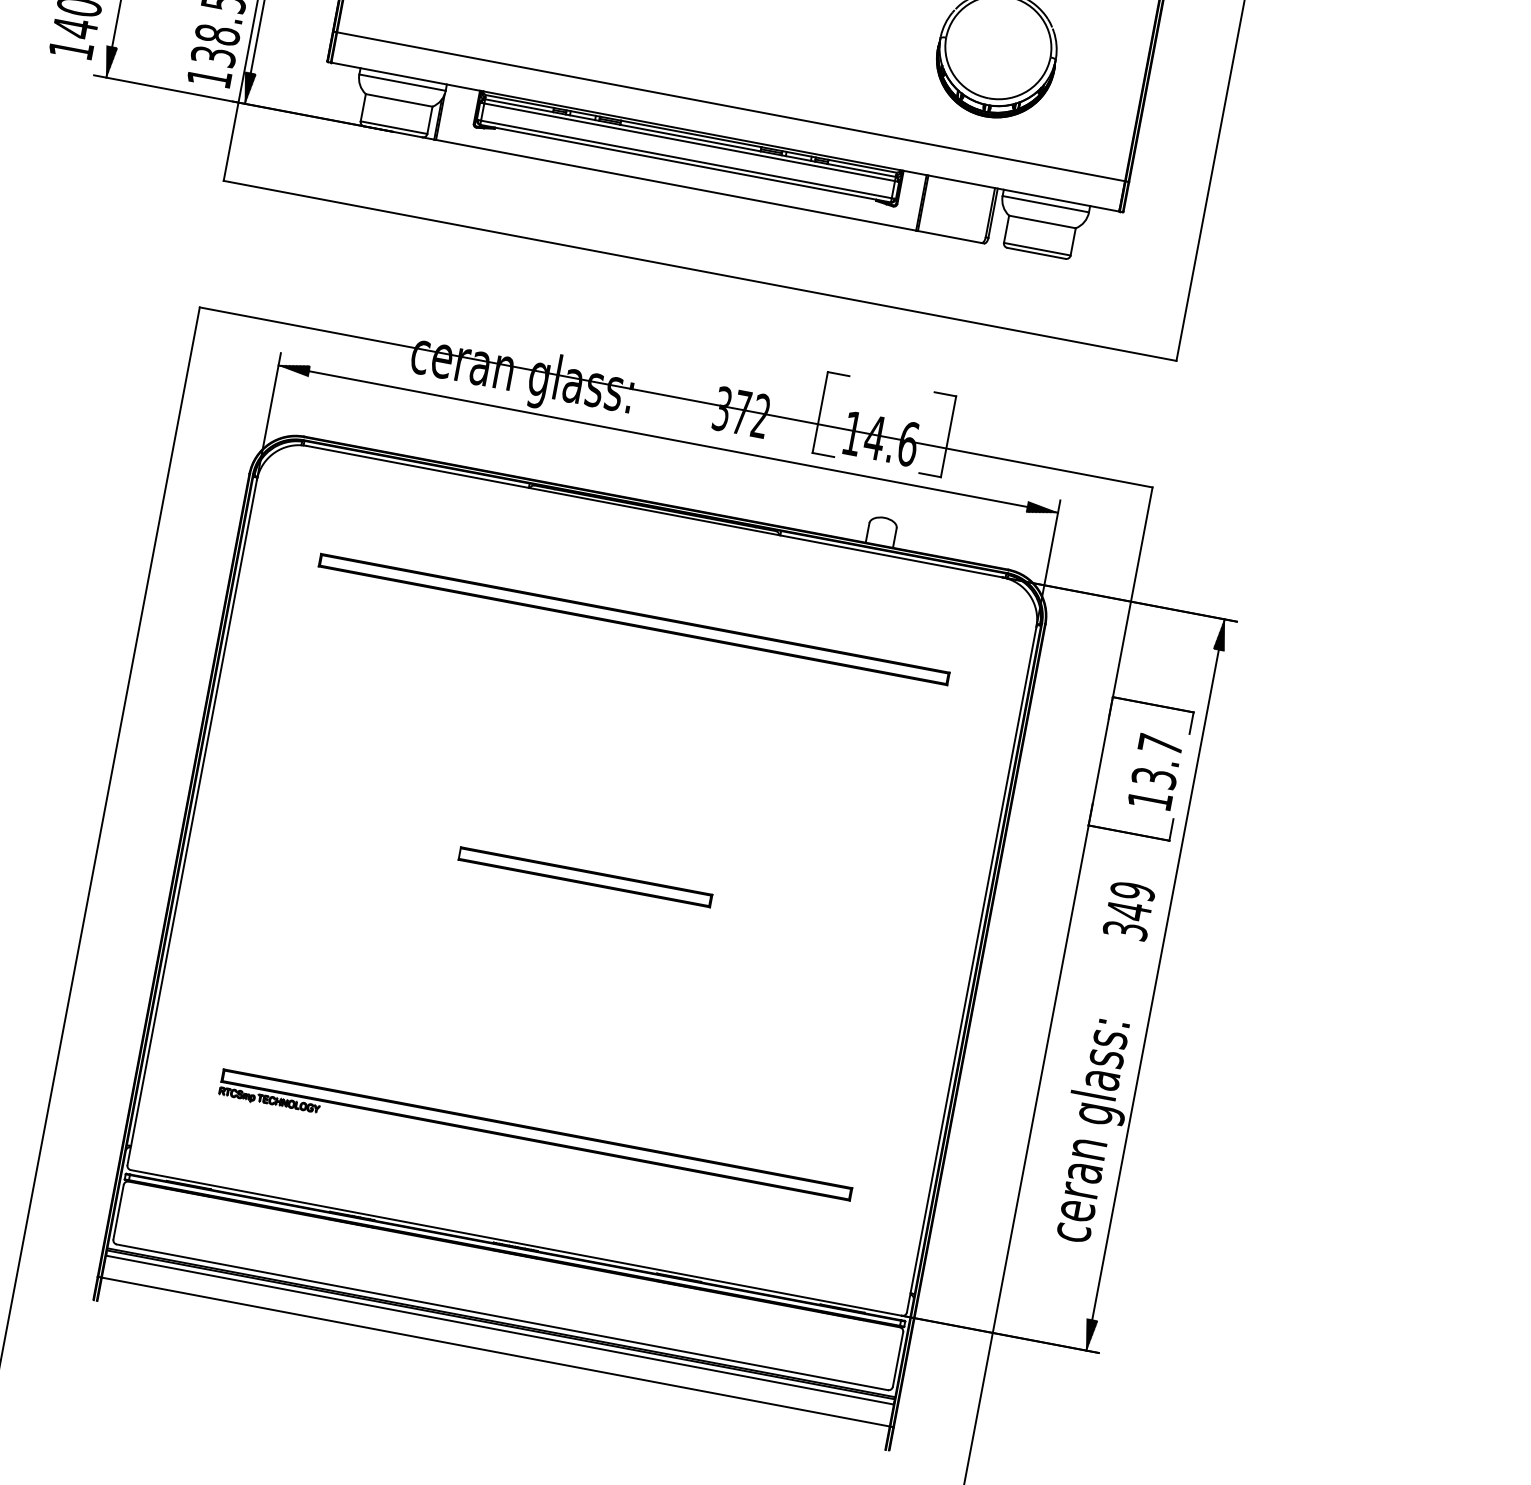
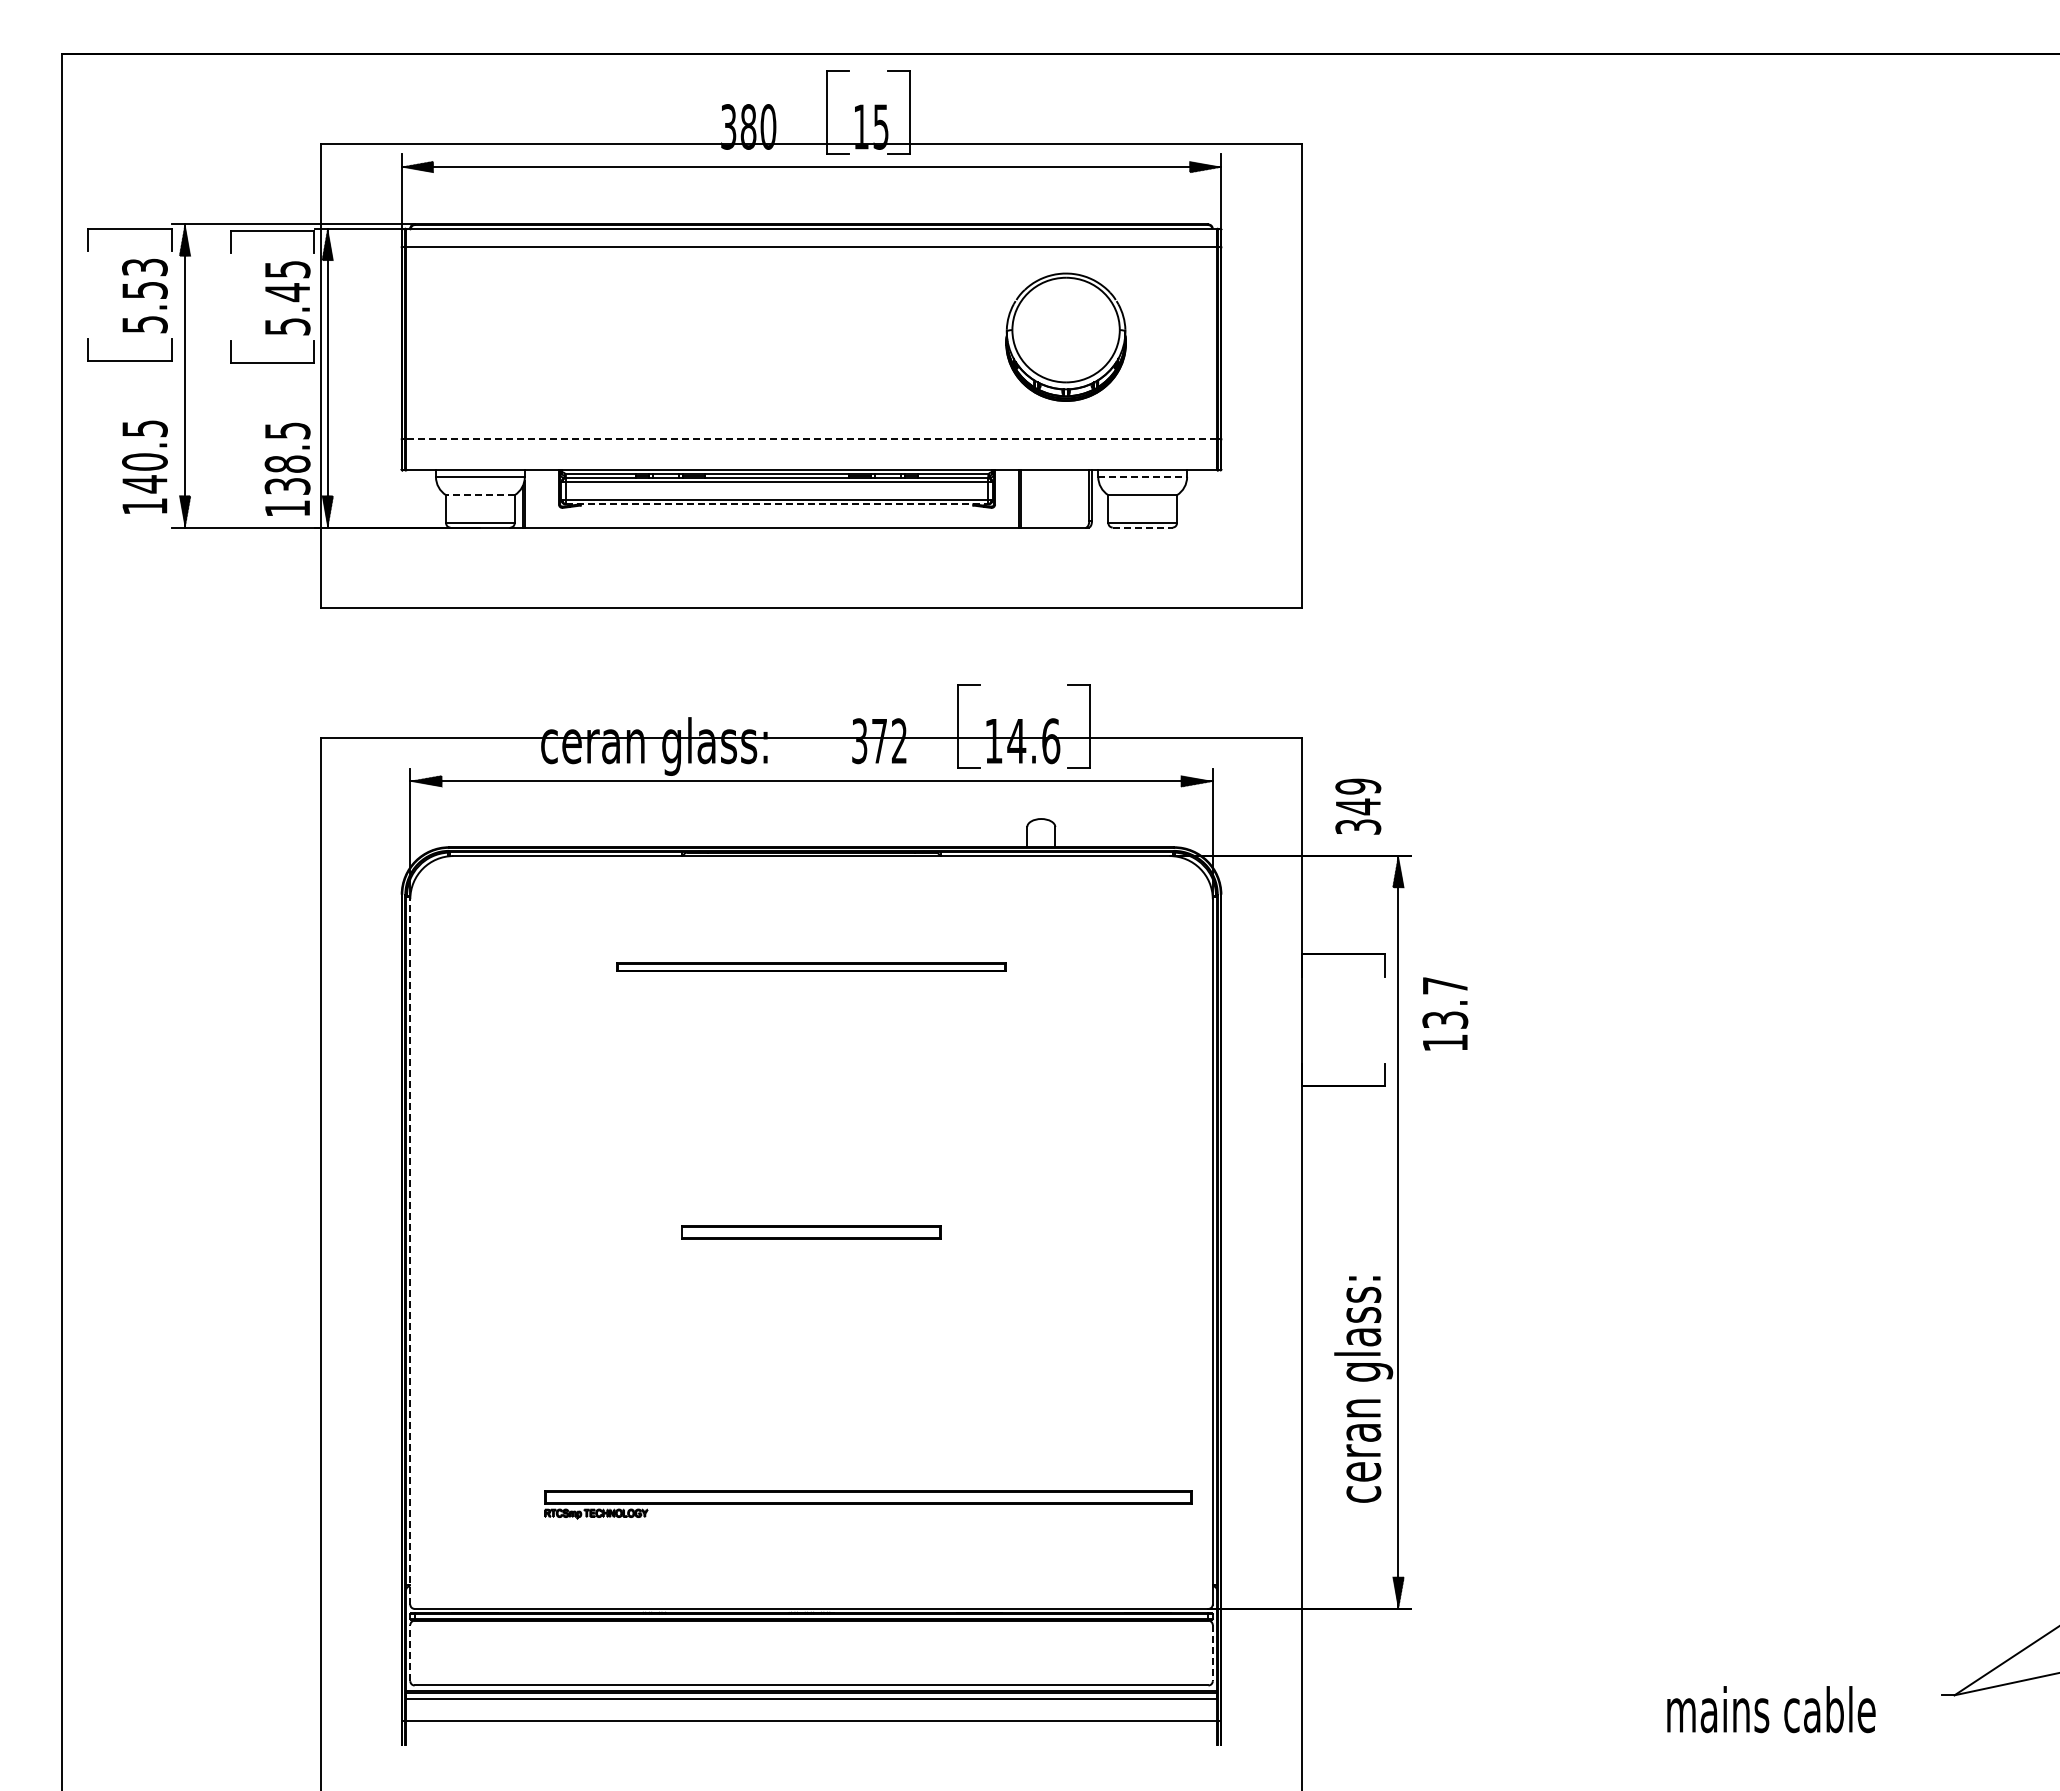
line: (398, 100) -> (479, 495), solid -> dashed
line: (730, 107) -> (811, 439), solid -> dashed
line: (686, 163) -> (777, 504), solid -> dashed
line: (1046, 203) -> (1143, 476), solid -> dashed
line: (1036, 253) -> (1142, 527), solid -> dashed
part: (634, 619) -> (811, 967), size x0.6
text: (1155, 771) -> (1445, 1013), moved
line: (192, 822) -> (410, 1251), solid -> dashed
text: (1129, 910) -> (1358, 806), moved
part: (535, 1141) -> (868, 1504), moved
line: (118, 1211) -> (410, 1652), solid -> dashed
line: (897, 1359) -> (1212, 1653), solid -> dashed

